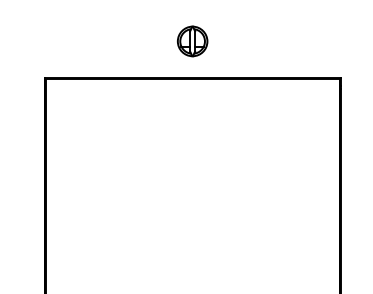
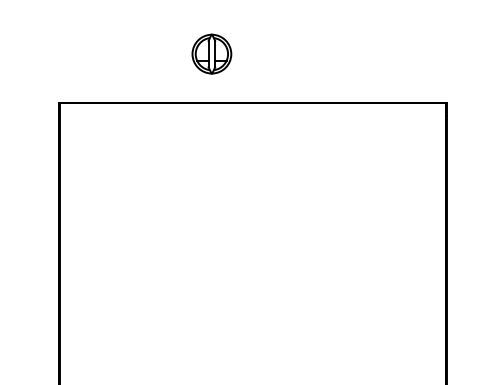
part: (192, 41) -> (211, 54), moved

